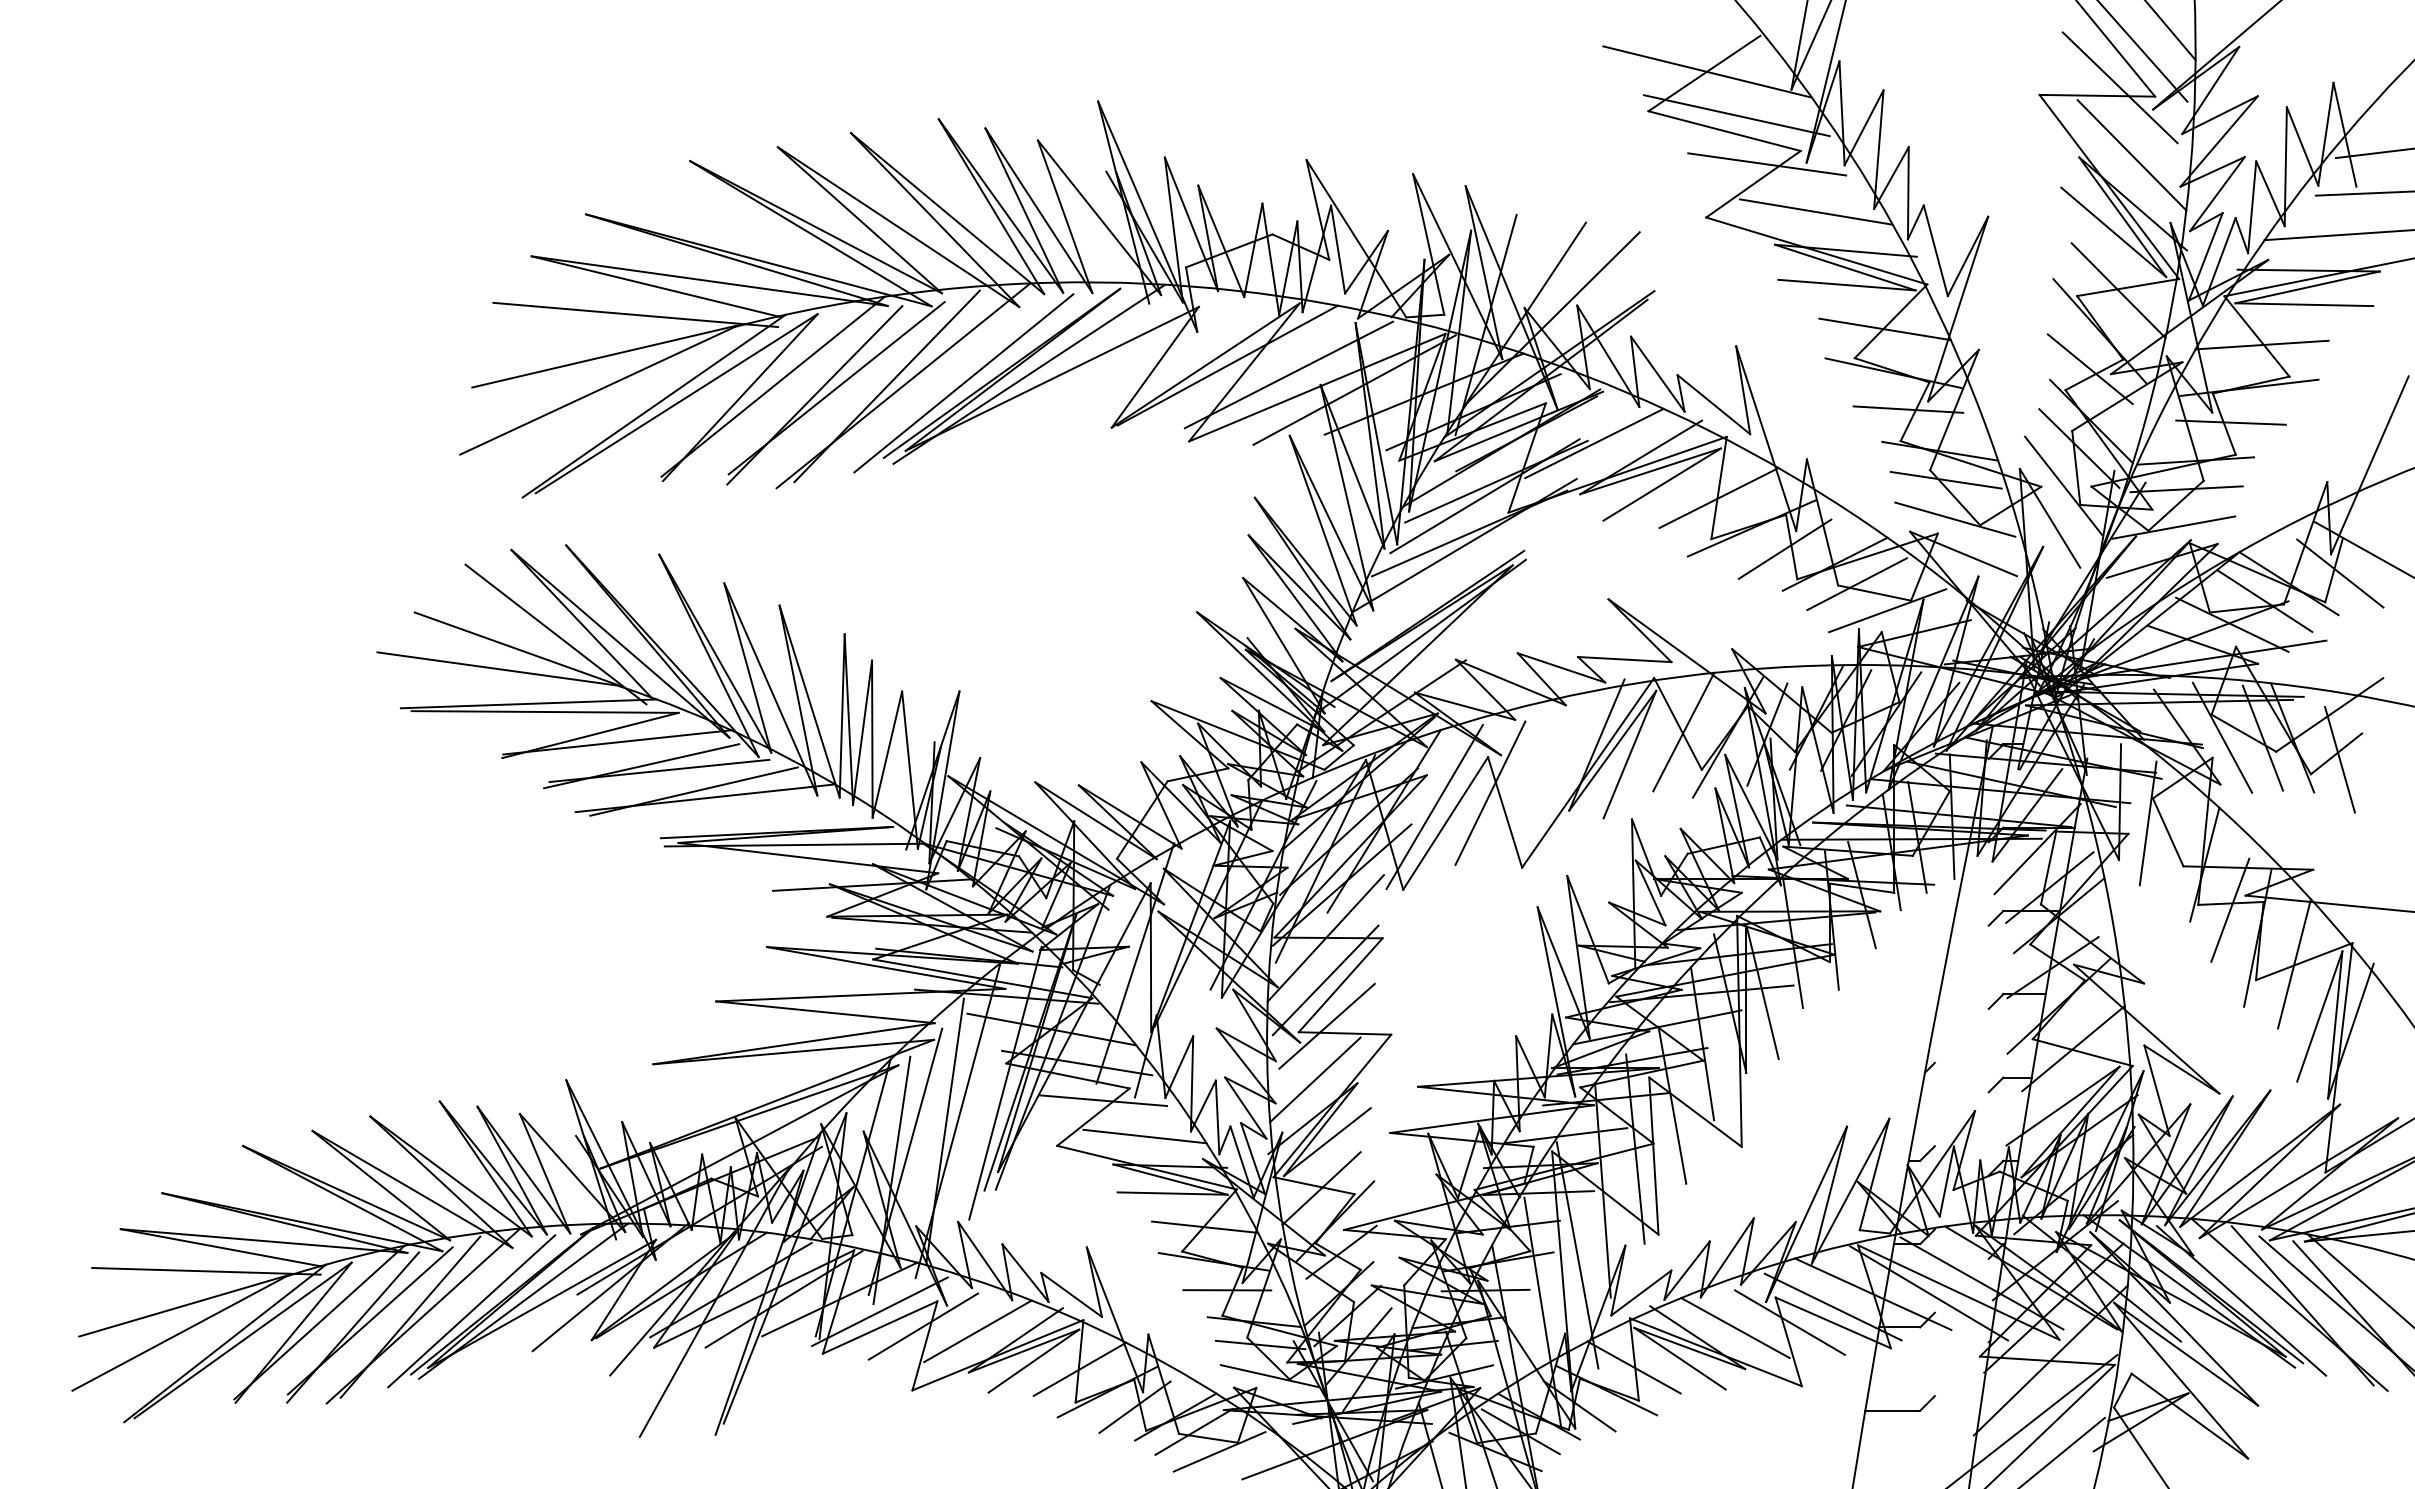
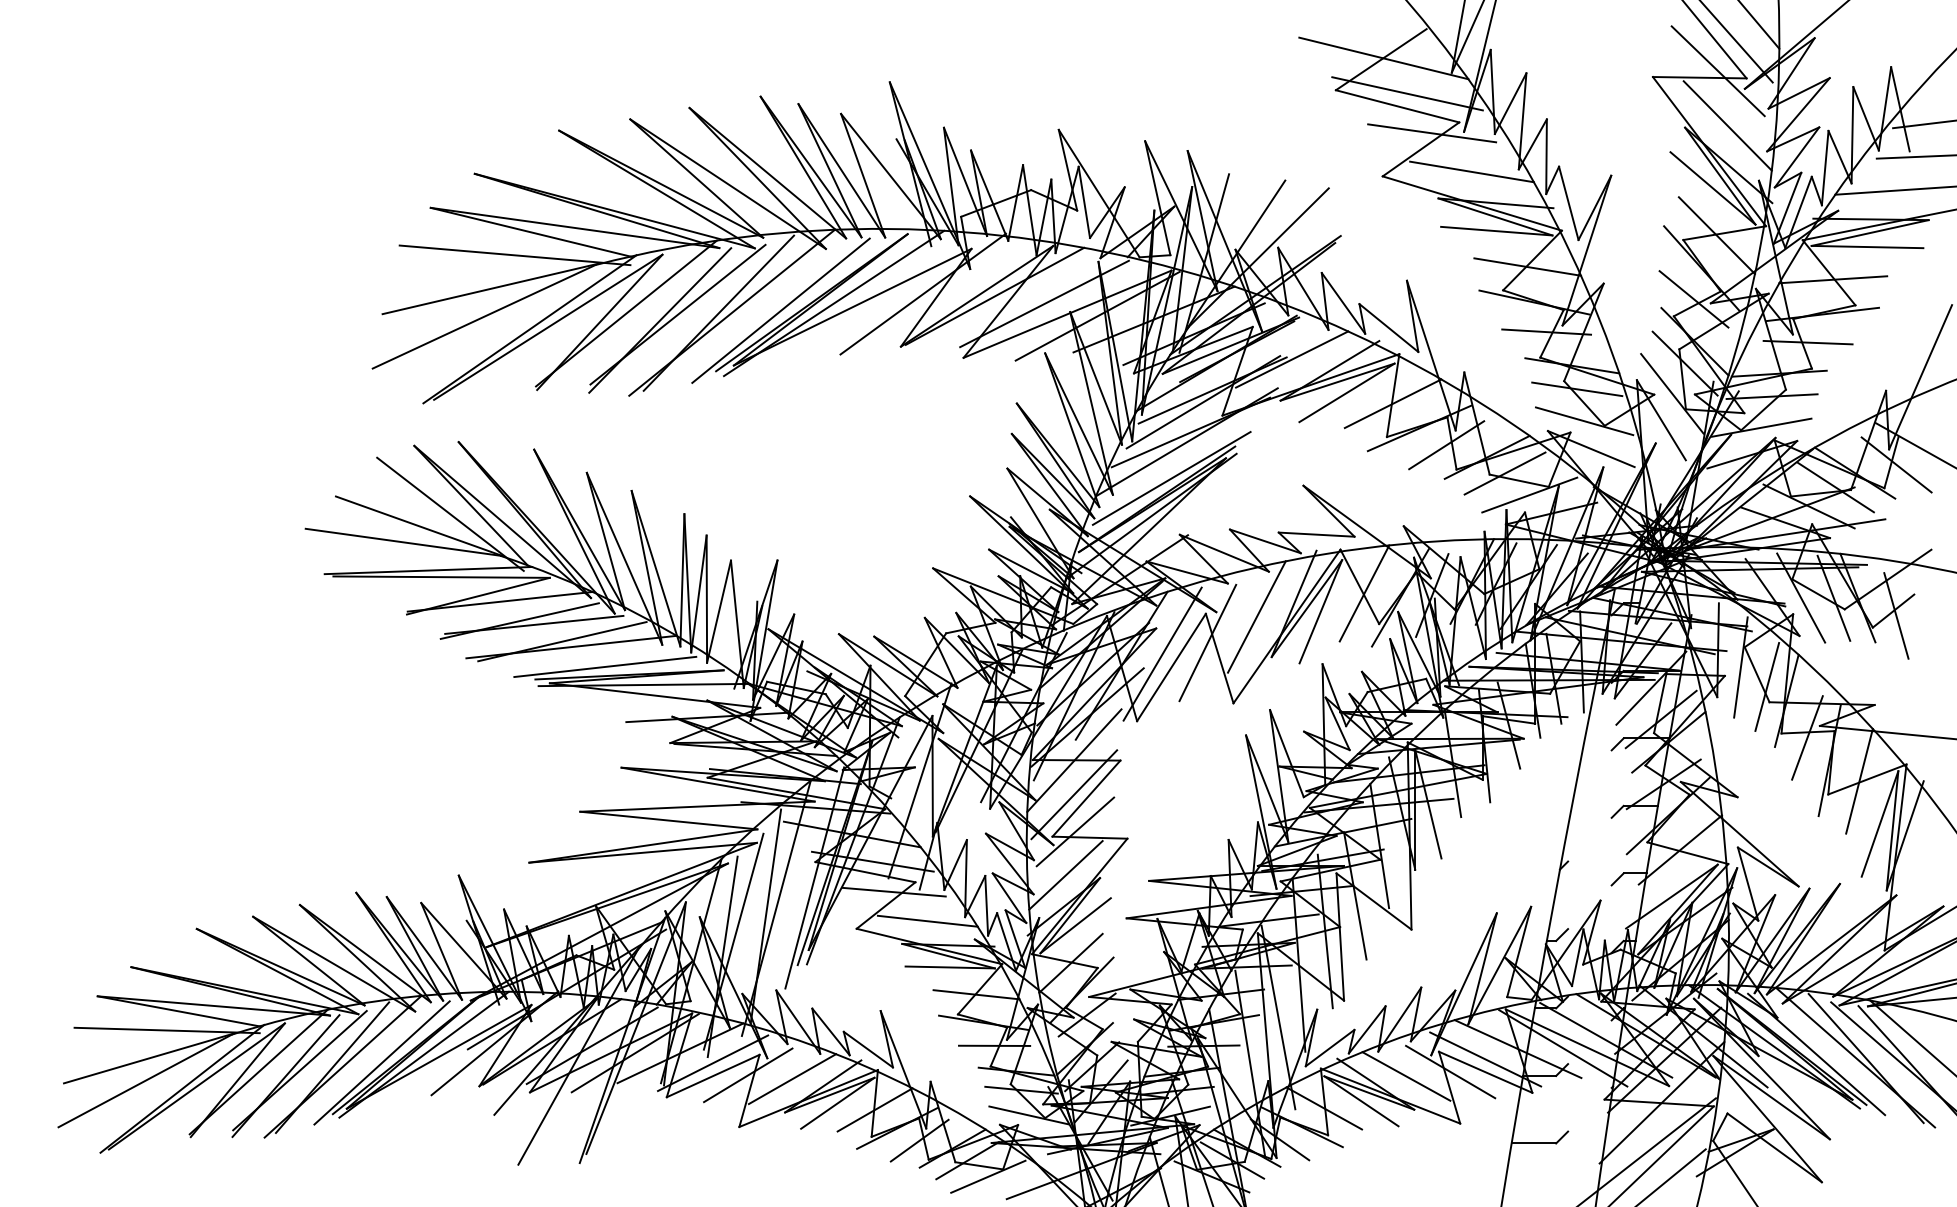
line: (1139, 362) -> (923, 293), added
line: (1445, 589) -> (1171, 477), added
line: (1550, 760) -> (1256, 616), added
line: (746, 822) -> (604, 666), added
line: (2180, 847) -> (1767, 686), added

